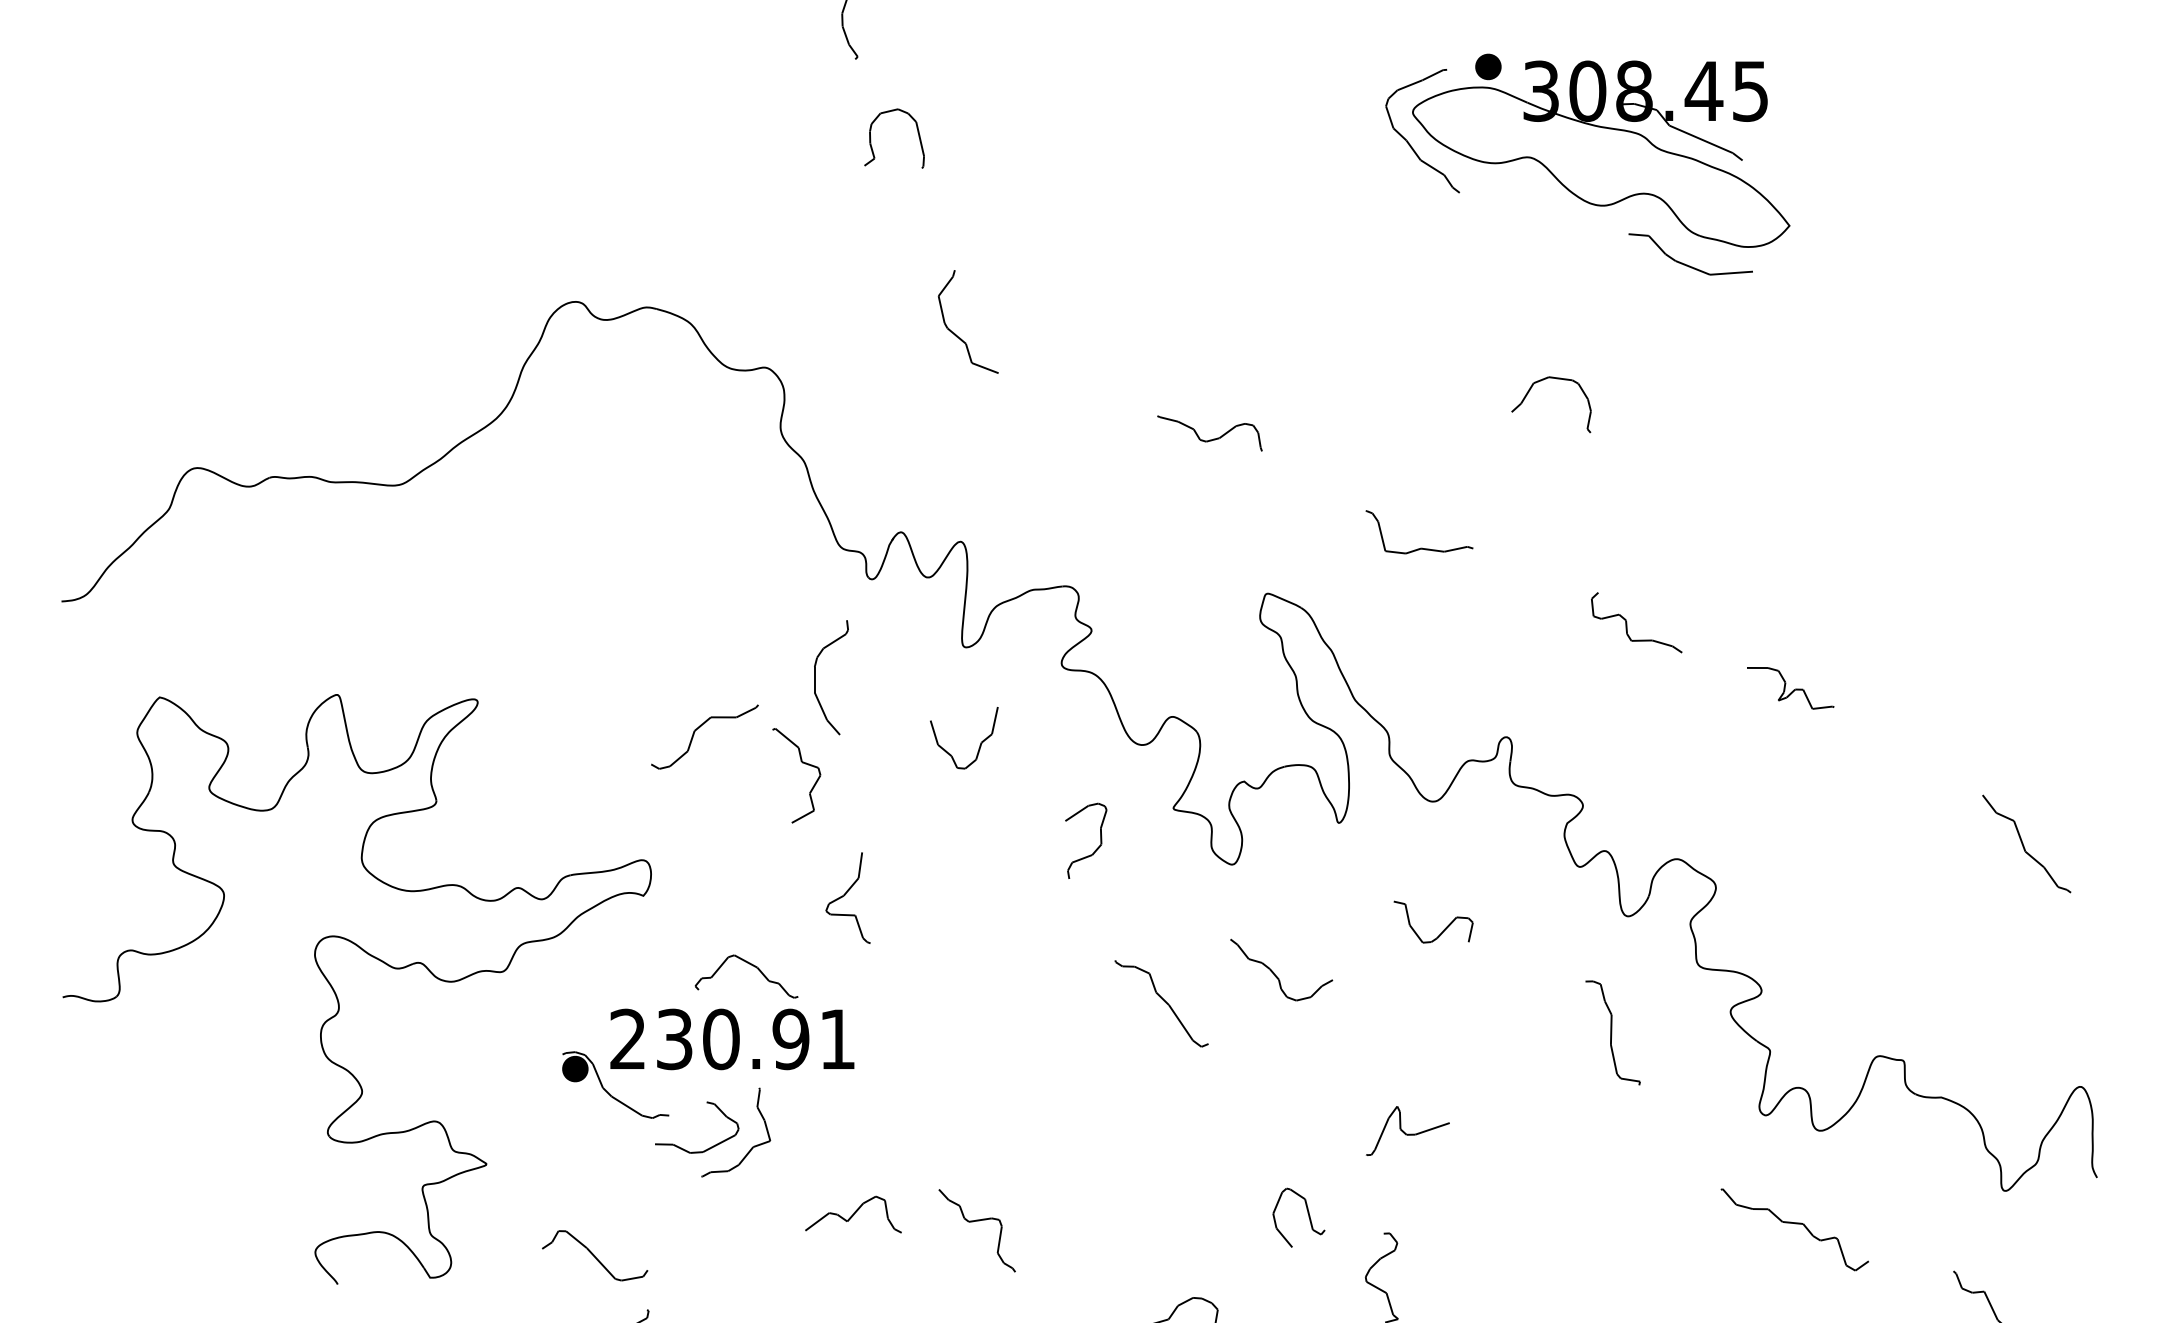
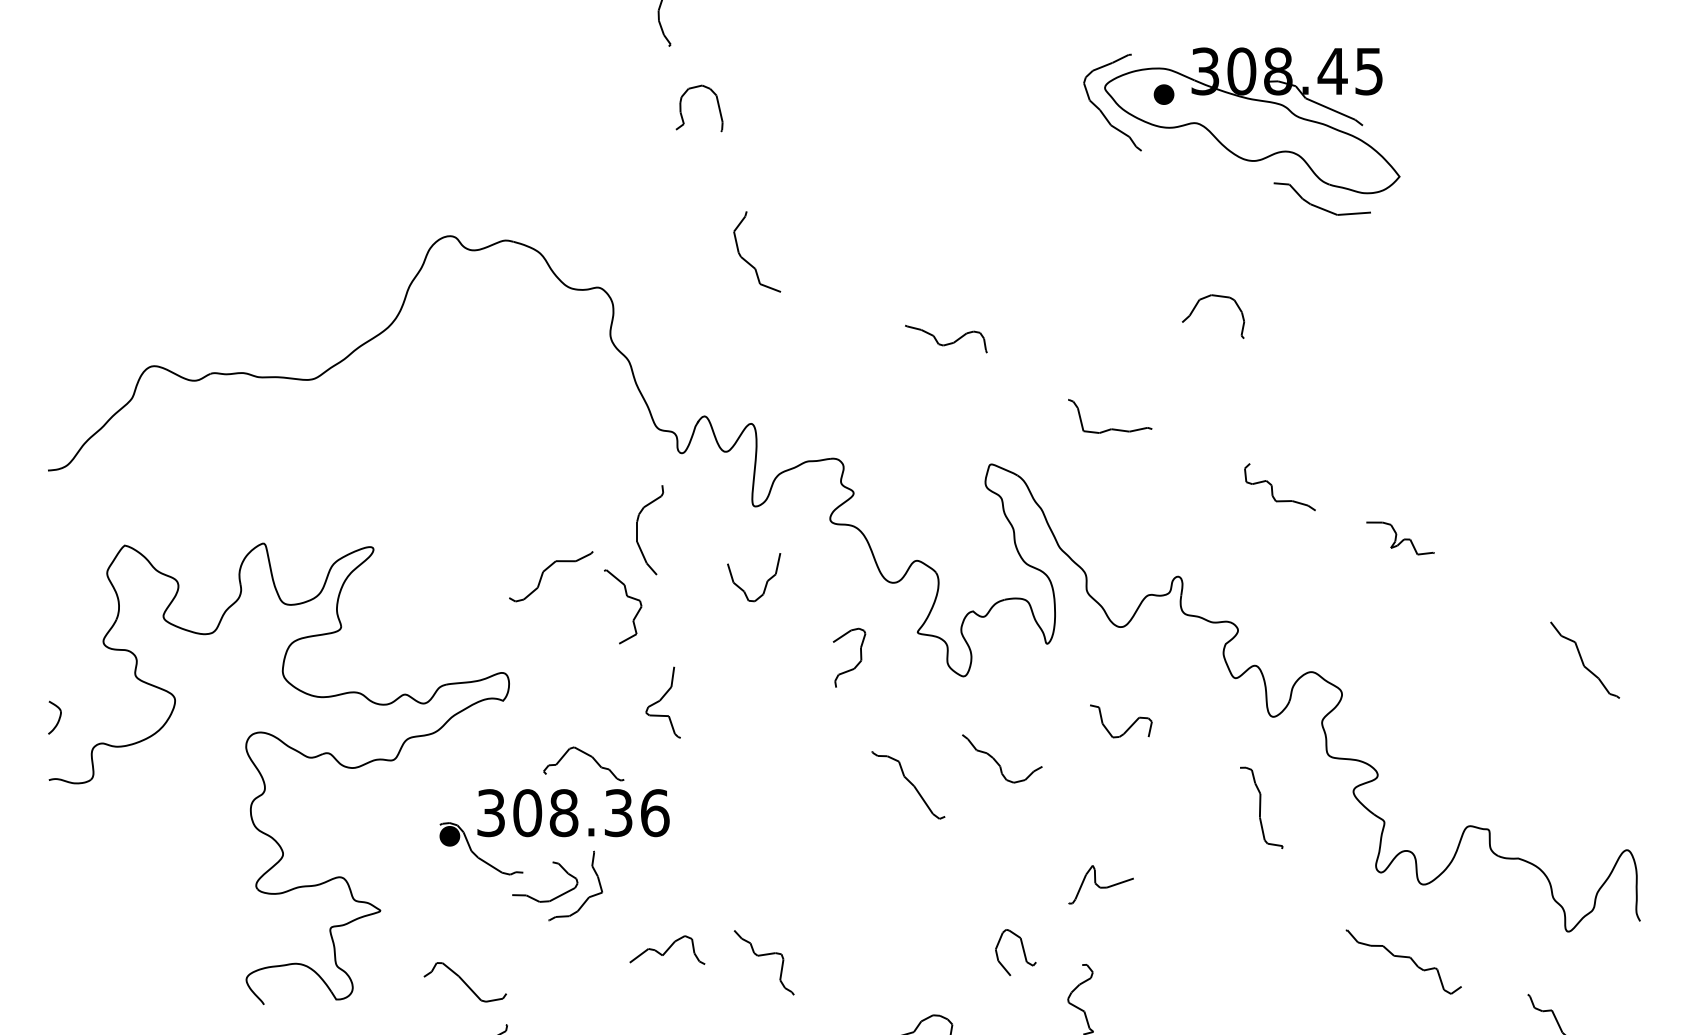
part: (1488, 66) -> (1164, 94), moved
part: (70, 917) -> (54, 717), added
text: (733, 1039) -> (573, 813), 230.91 -> 308.36

